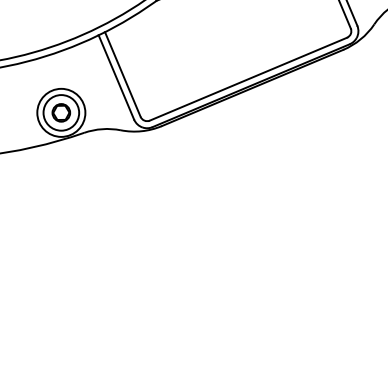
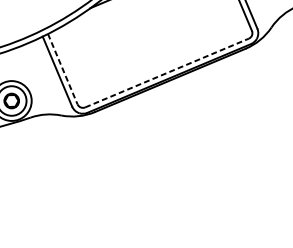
line: (122, 74) -> (62, 69), solid -> dashed
line: (248, 79) -> (167, 73), solid -> dashed

